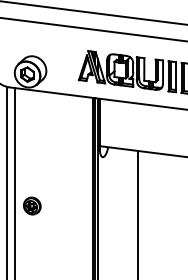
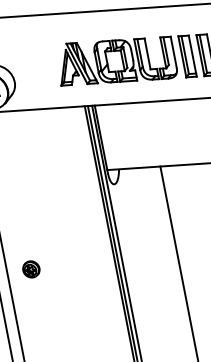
part: (32, 205) -> (31, 268), size x0.7

